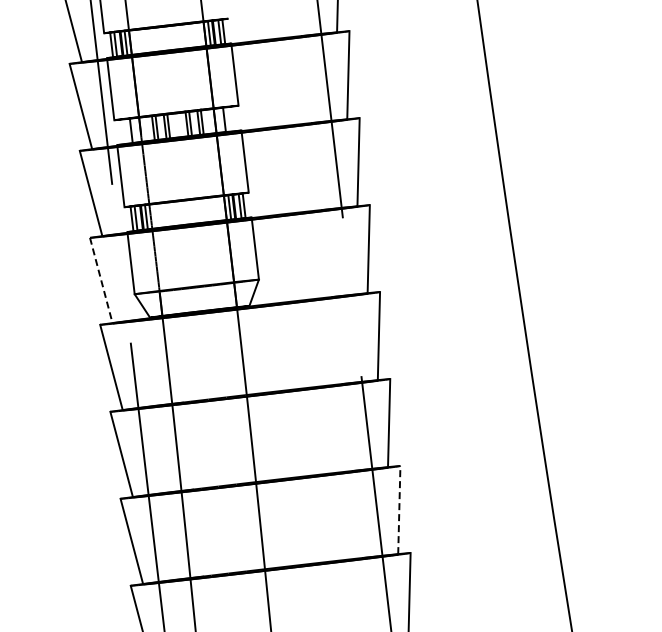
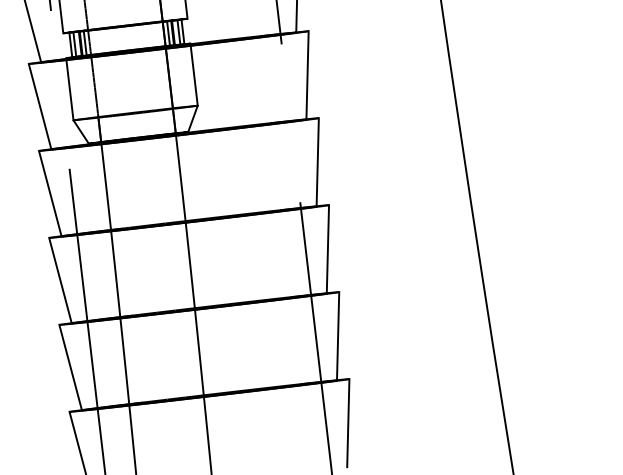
line: (101, 280) -> (40, 106), dashed -> solid
line: (399, 509) -> (338, 335), dashed -> solid

